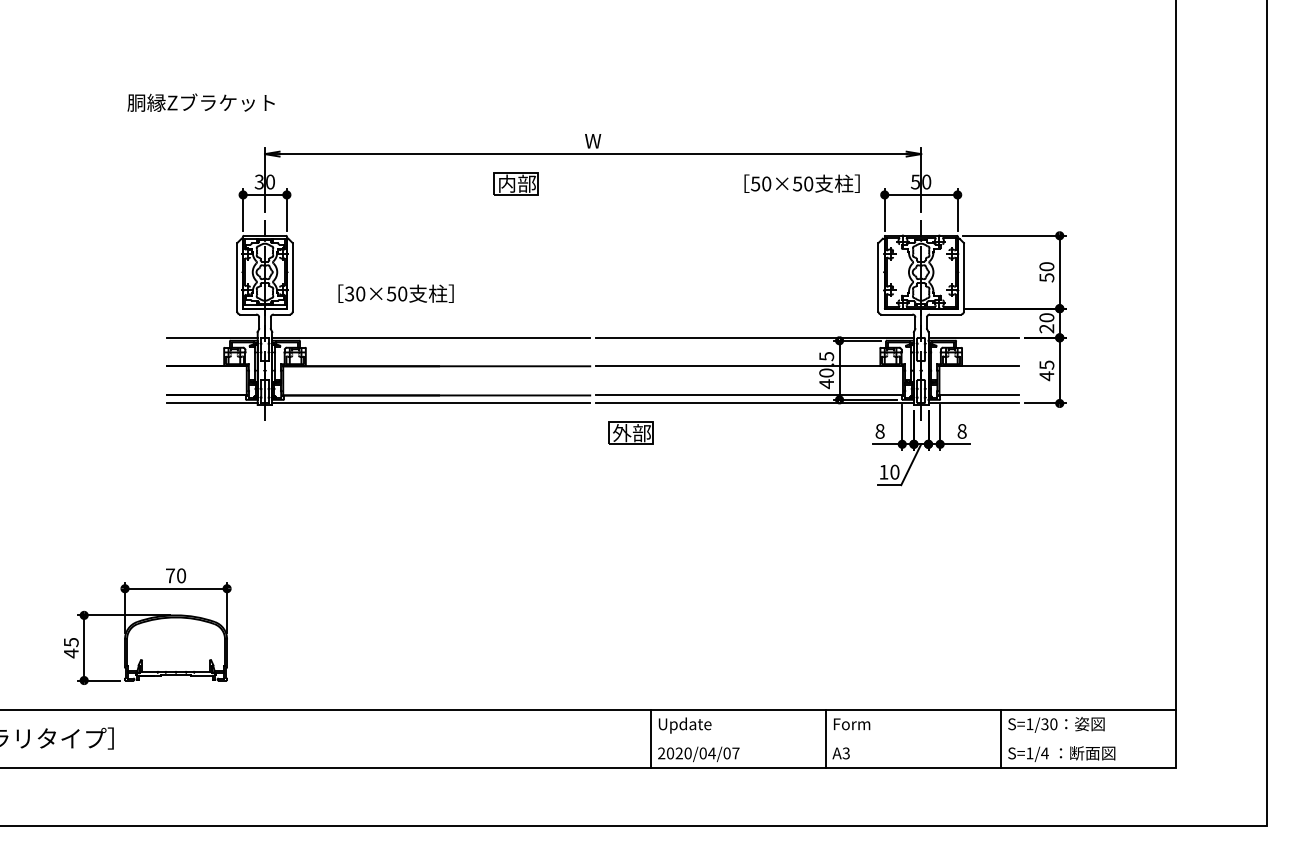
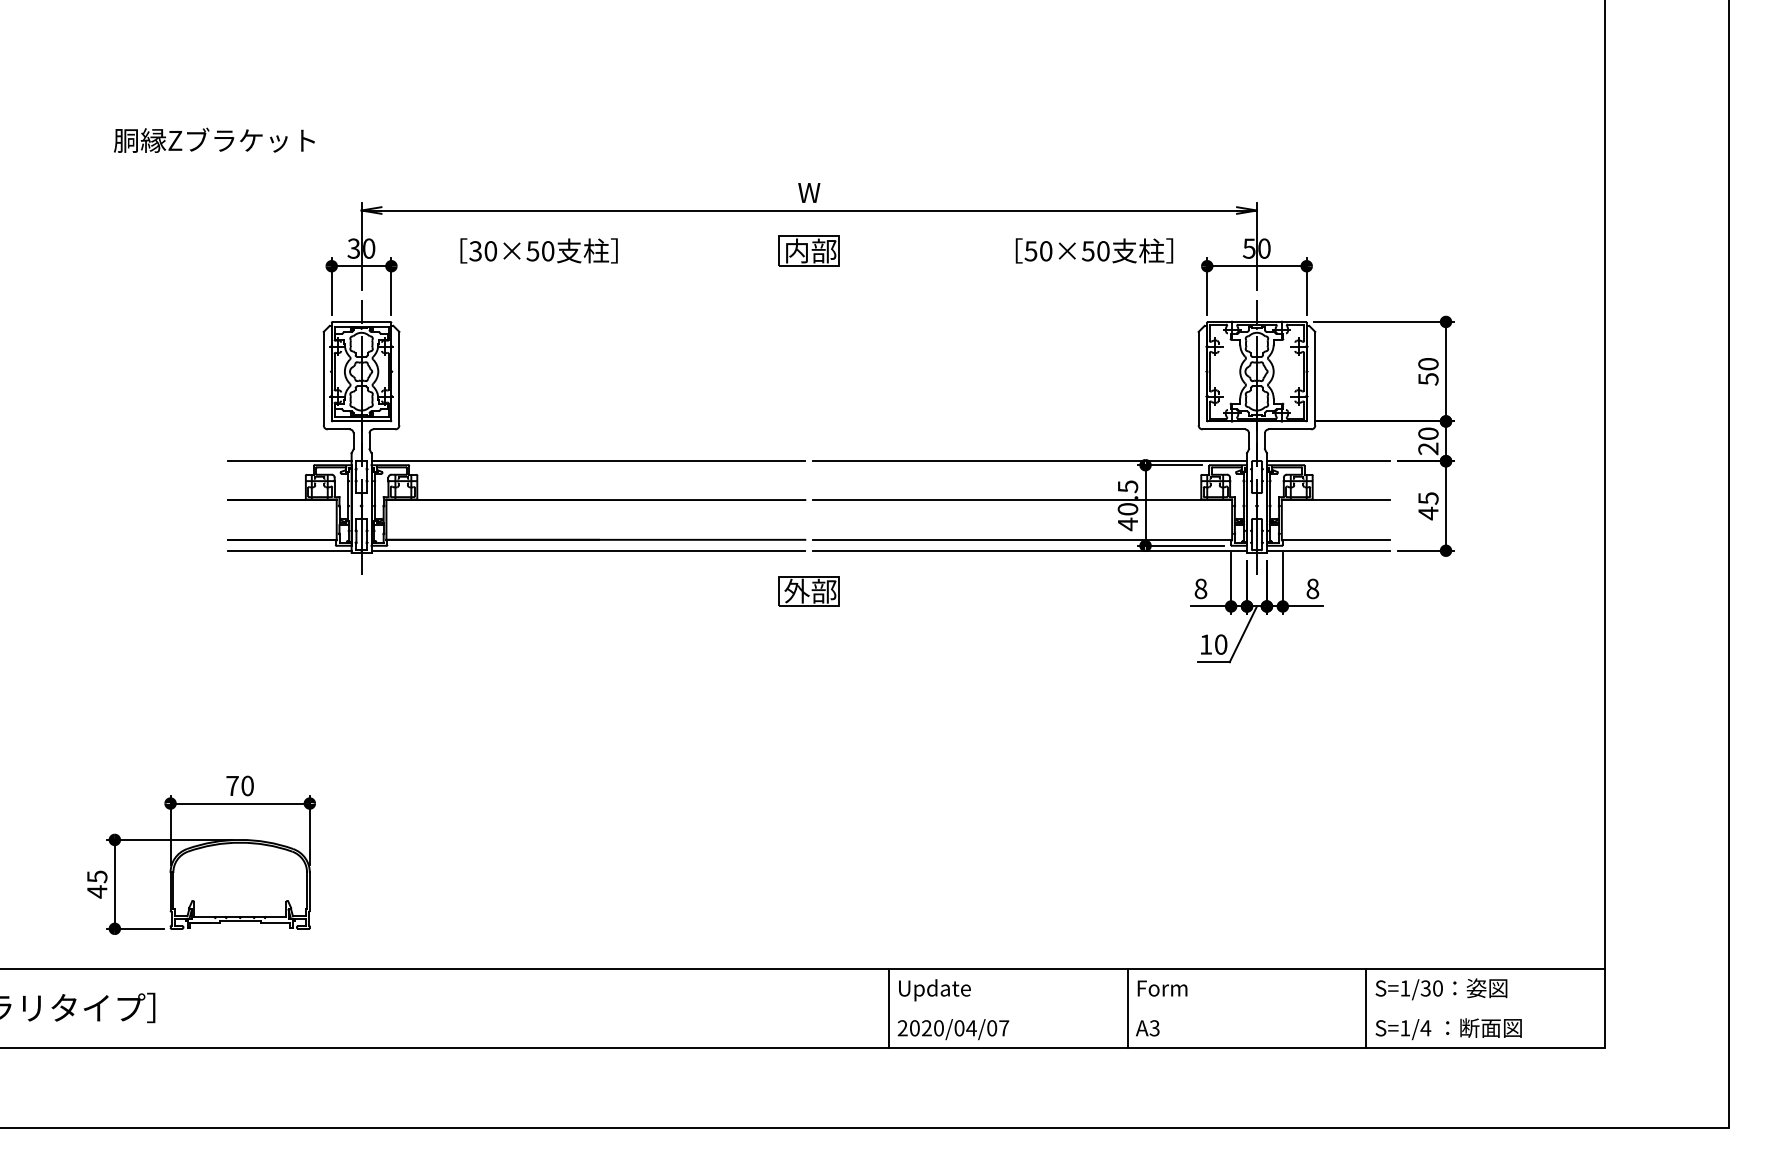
text: (200, 102) -> (213, 140), moved
part: (515, 183) -> (808, 250), moved
text: (395, 293) -> (538, 250), moved
part: (630, 432) -> (808, 590), moved

